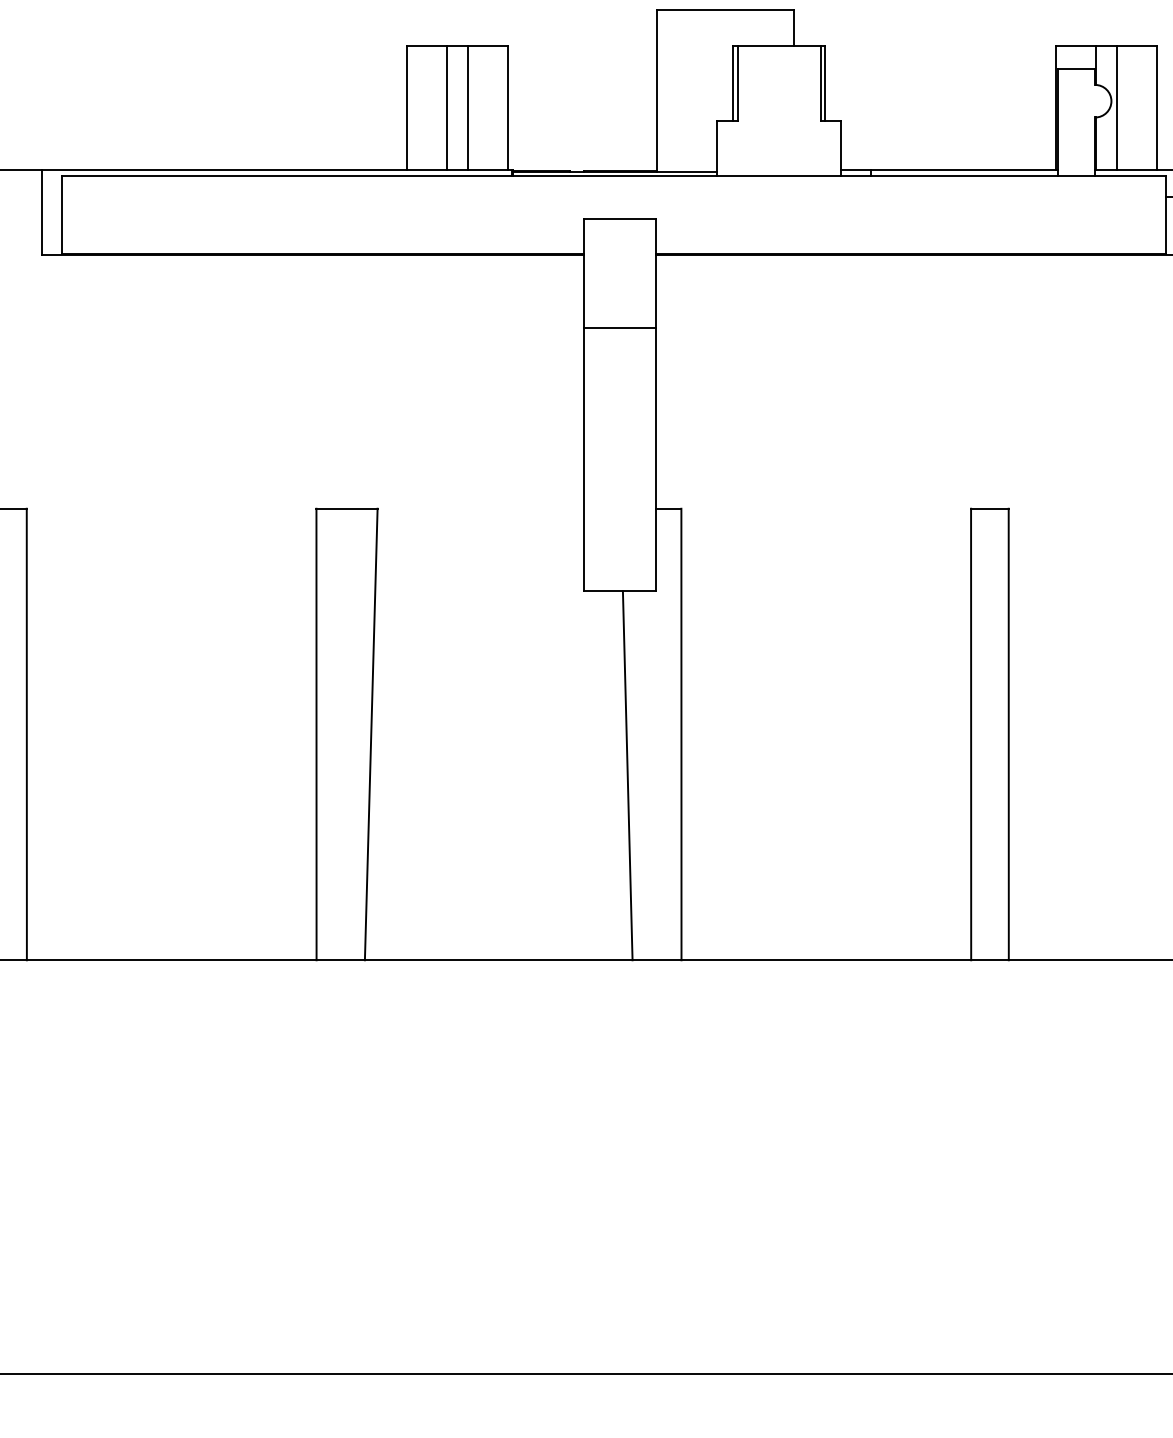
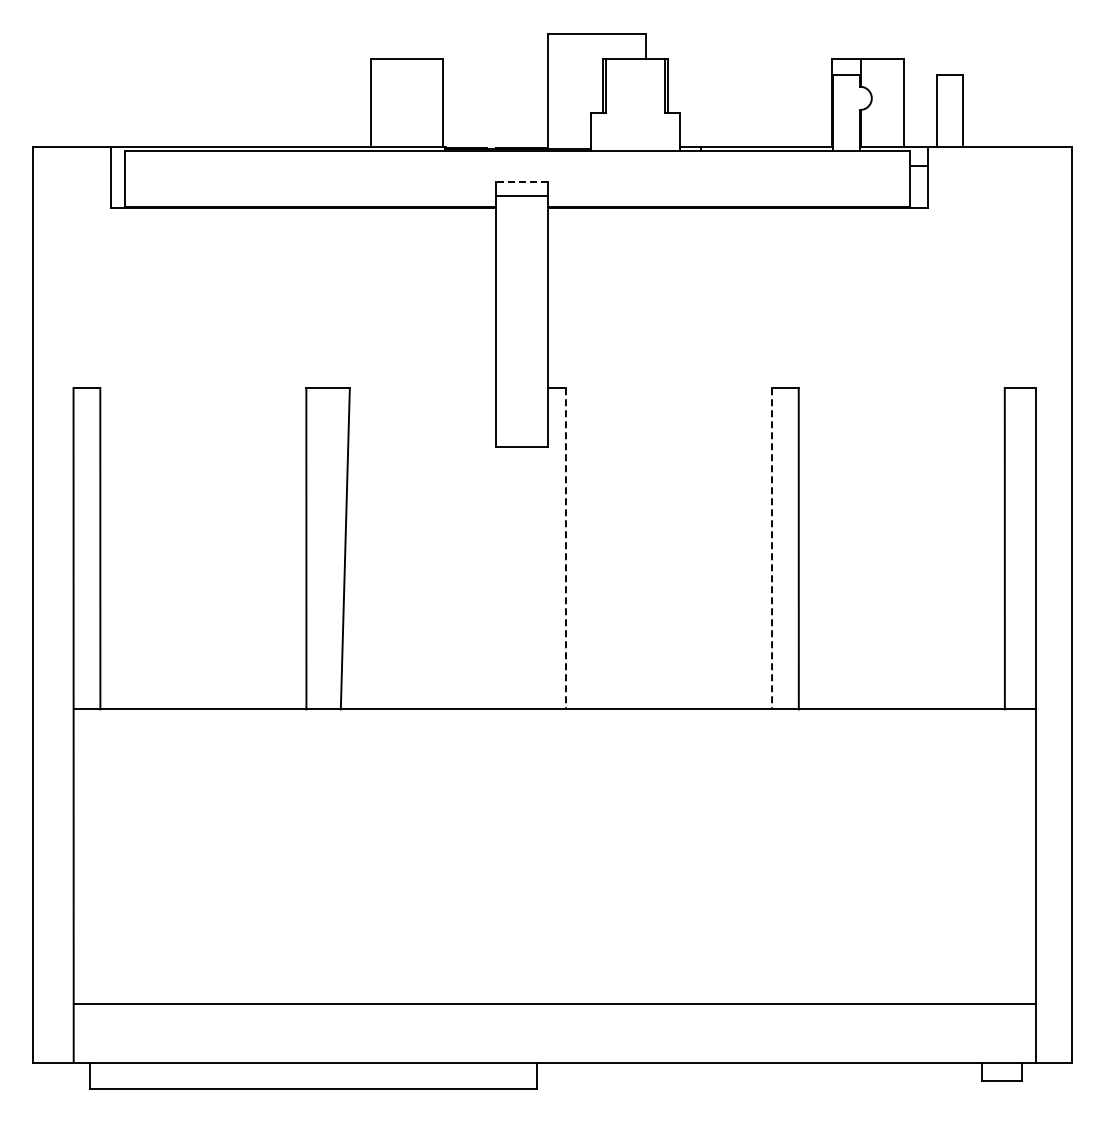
line: (447, 108) -> (399, 103), removed
line: (468, 108) -> (414, 103), removed
line: (1116, 108) -> (875, 103), removed
line: (620, 219) -> (522, 182), solid -> dashed
line: (618, 327) -> (521, 195), moved
line: (680, 734) -> (565, 548), solid -> dashed
line: (971, 734) -> (772, 548), solid -> dashed
line: (627, 774) -> (527, 577), removed

